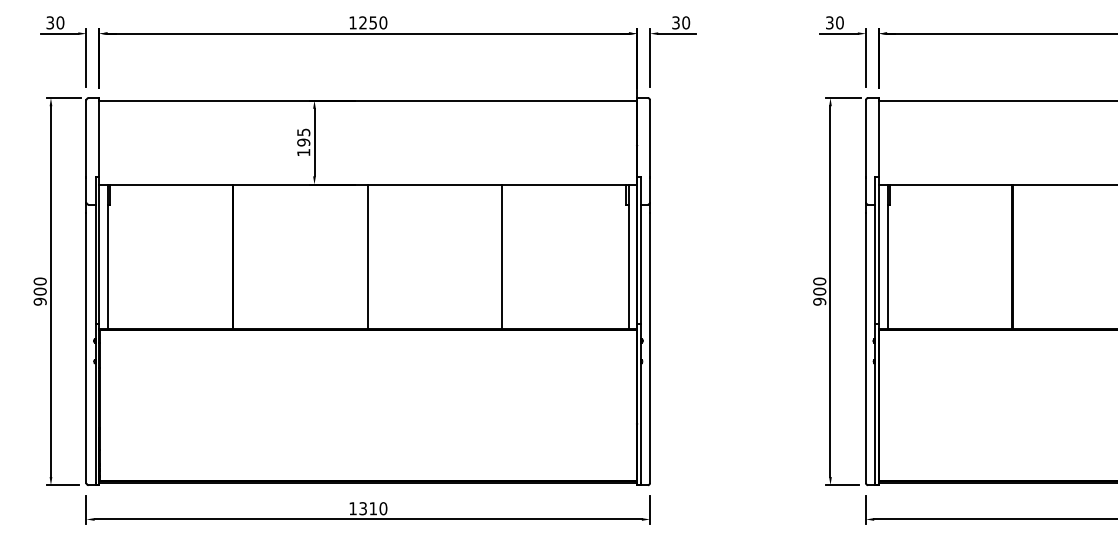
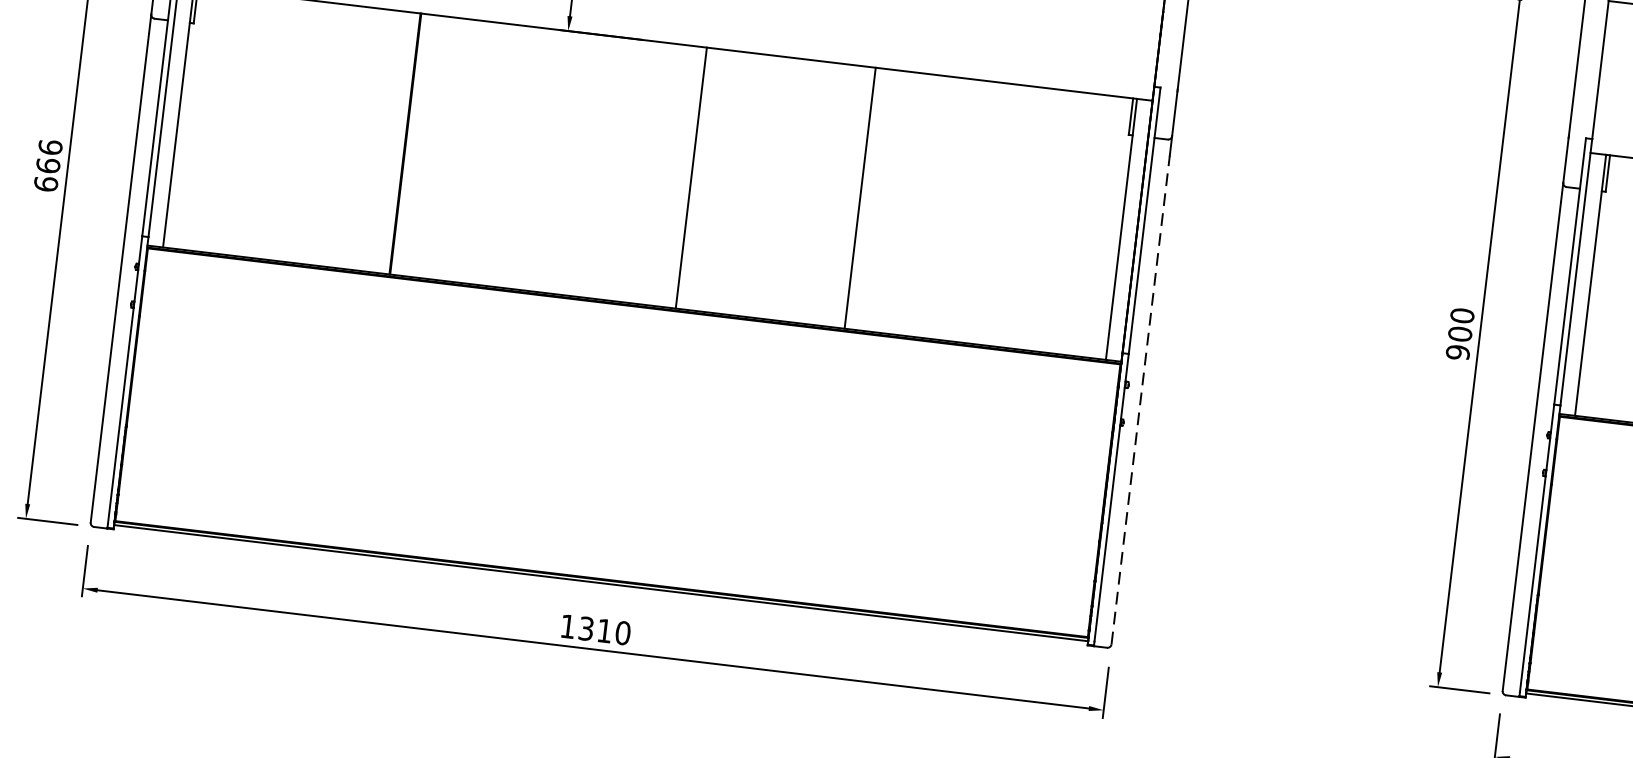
line: (368, 256) -> (692, 178), moved
line: (502, 256) -> (860, 198), moved
text: (39, 291) -> (47, 165), 900 -> 666
line: (650, 348) -> (1141, 400), solid -> dashed

